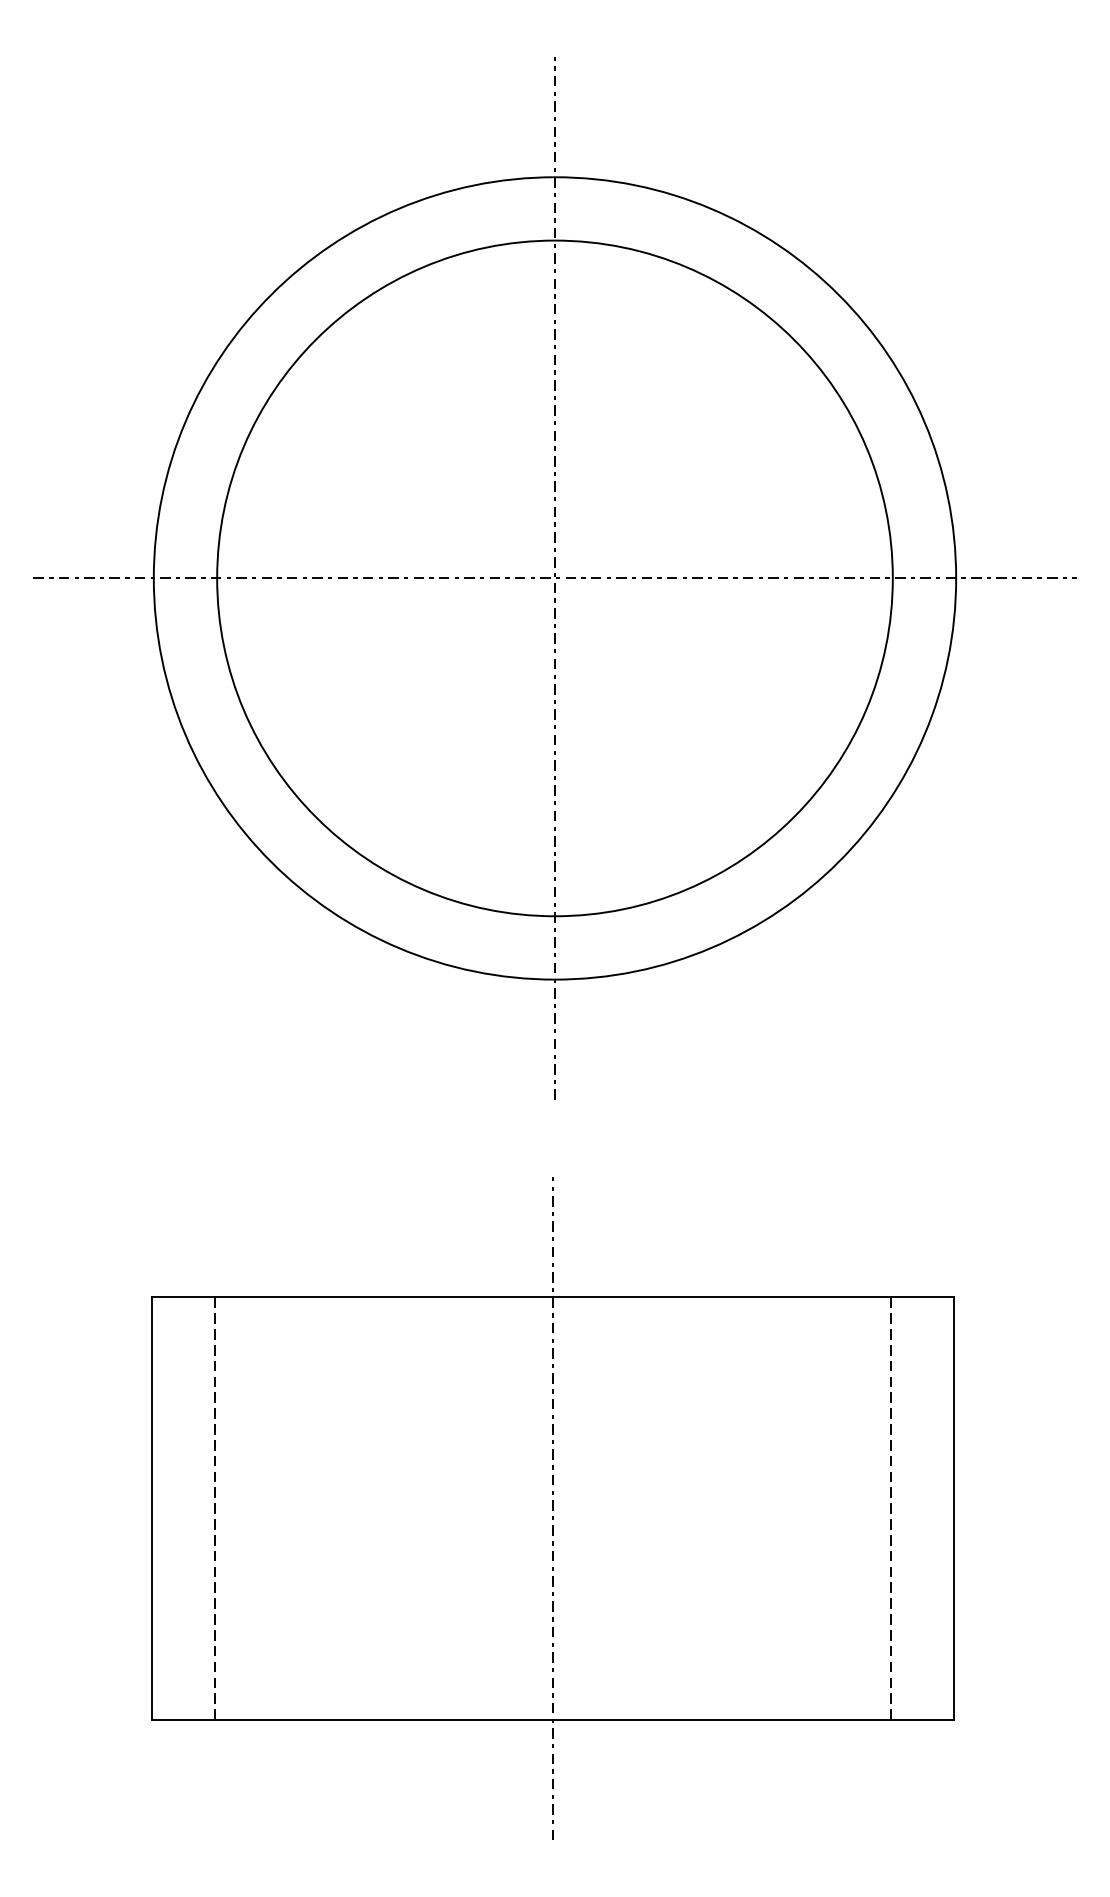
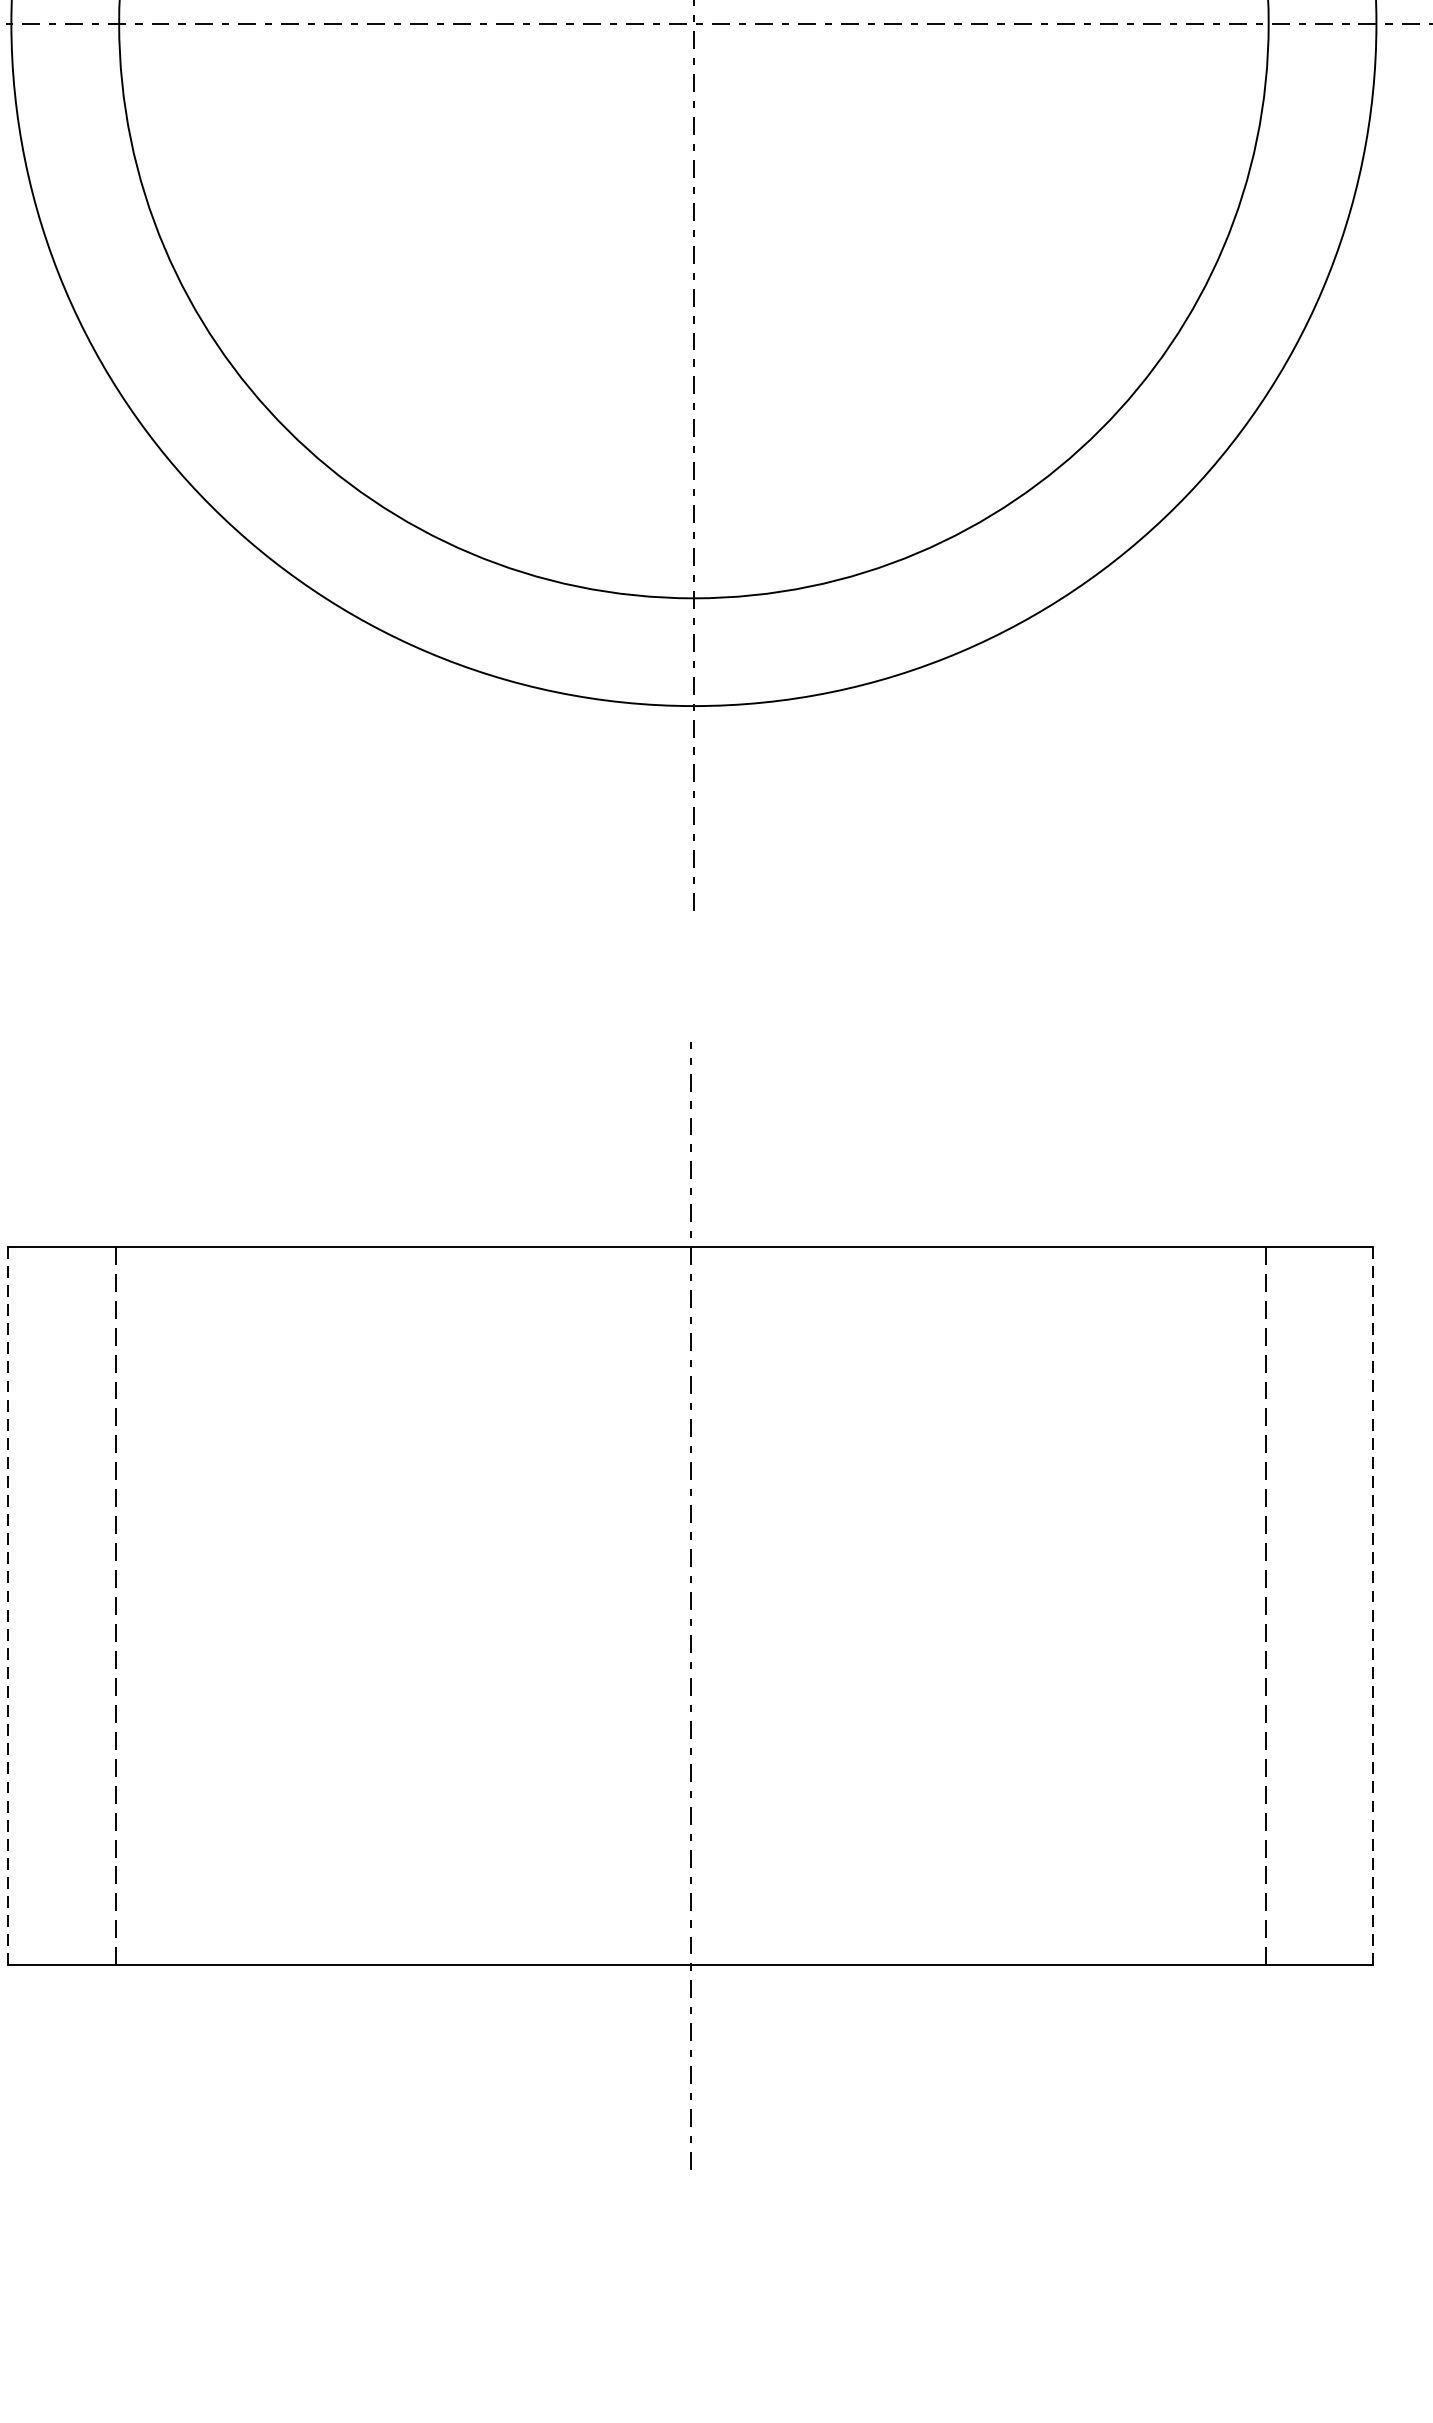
line: (152, 1508) -> (9, 1605), solid -> dashed
line: (954, 1509) -> (1373, 1607), solid -> dashed

